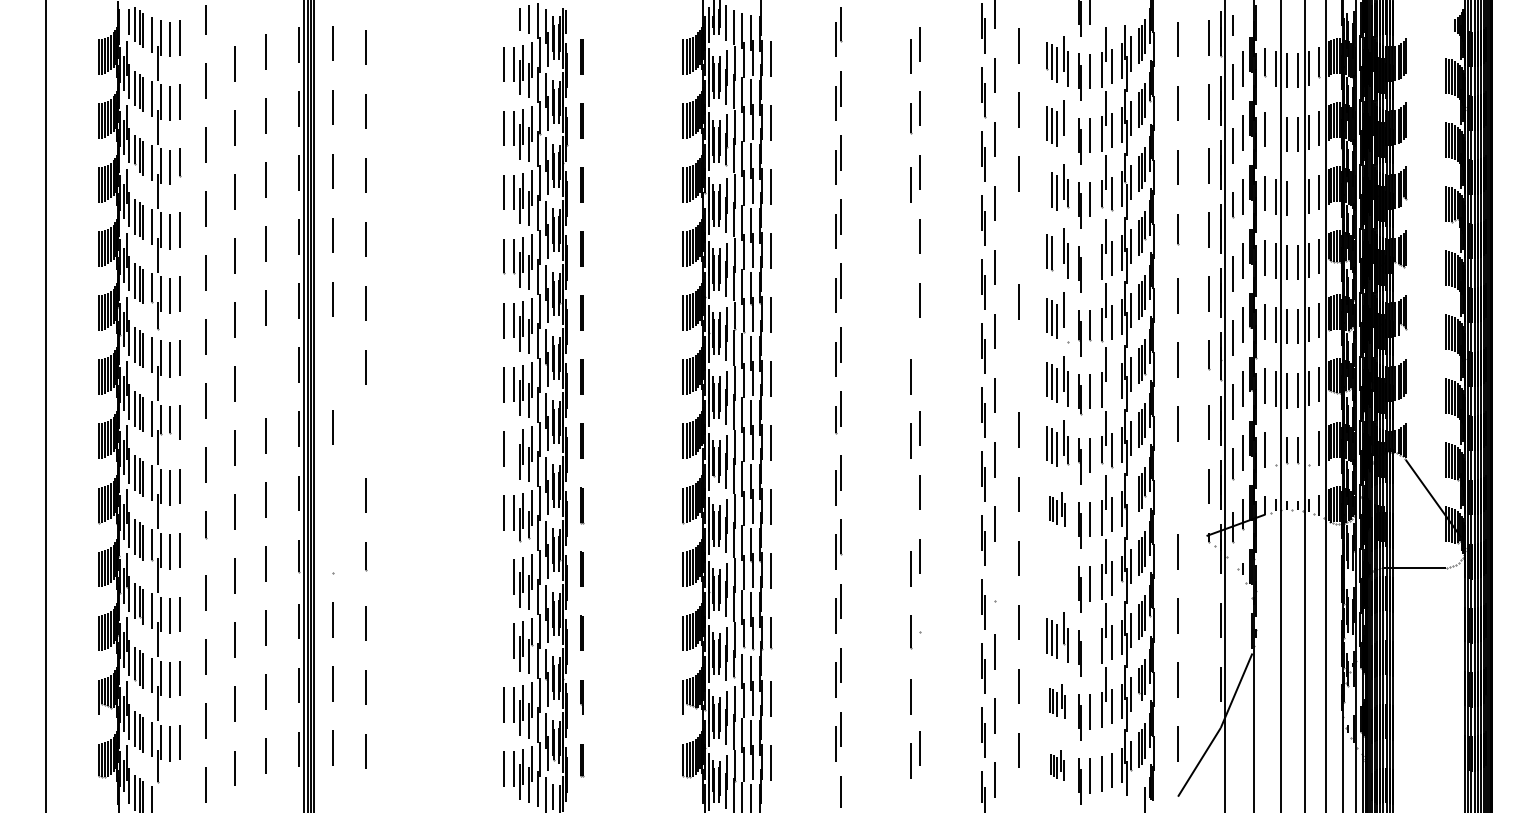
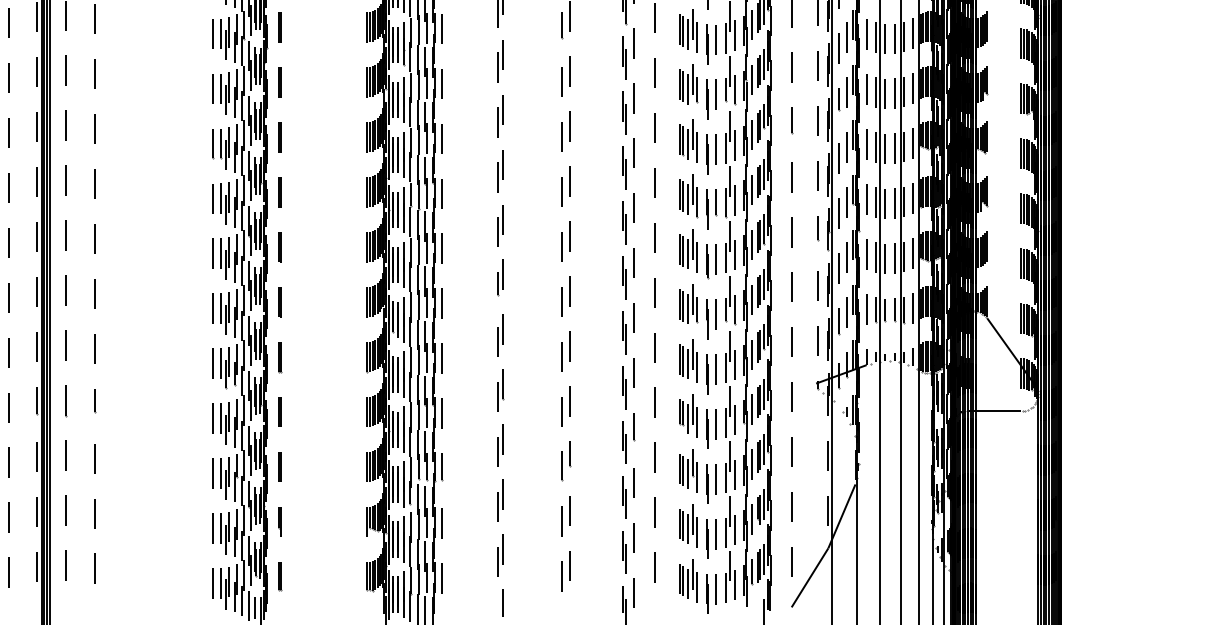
line: (1067, 132) -> (696, 37), added
line: (1275, 132) -> (875, 37), added
line: (1047, 187) -> (679, 84), added
line: (1297, 198) -> (894, 93), added
line: (1018, 237) -> (654, 127), added
line: (910, 248) -> (561, 136), added
line: (1057, 257) -> (688, 144), added
line: (1090, 263) -> (716, 149), added
line: (910, 312) -> (561, 191), added
line: (1067, 324) -> (696, 202), added
line: (332, 363) -> (65, 235), added
line: (920, 364) -> (570, 236), added
line: (1019, 366) -> (655, 238), added
line: (266, 371) -> (9, 242), added
line: (1112, 386) -> (735, 255), added
line: (366, 431) -> (94, 293), added
line: (513, 448) -> (221, 308), added
line: (1275, 449) -> (875, 309), added
line: (1308, 449) -> (903, 309), added
line: (1178, 487) -> (792, 341), added
line: (332, 491) -> (65, 345), added
line: (1131, 502) -> (751, 354), added
line: (910, 504) -> (561, 356), added
part: (1057, 509) -> (688, 360), size x1.43
line: (332, 555) -> (65, 400), added
part: (1057, 573) -> (688, 415), added
line: (504, 576) -> (213, 418), added
line: (994, 585) -> (634, 426), added
line: (920, 616) -> (570, 452), added
line: (503, 640) -> (212, 473), added
line: (1089, 647) -> (715, 479), added
line: (919, 684) -> (569, 511), added
part: (1057, 701) -> (688, 525), size x1.43
line: (1106, 748) -> (730, 566), added
part: (1057, 765) -> (688, 580), size x1.67

